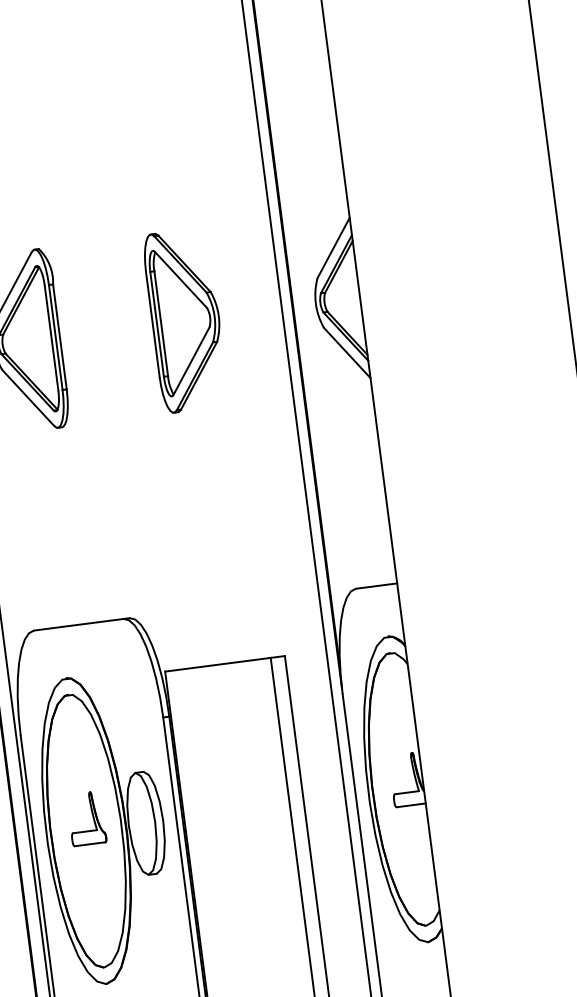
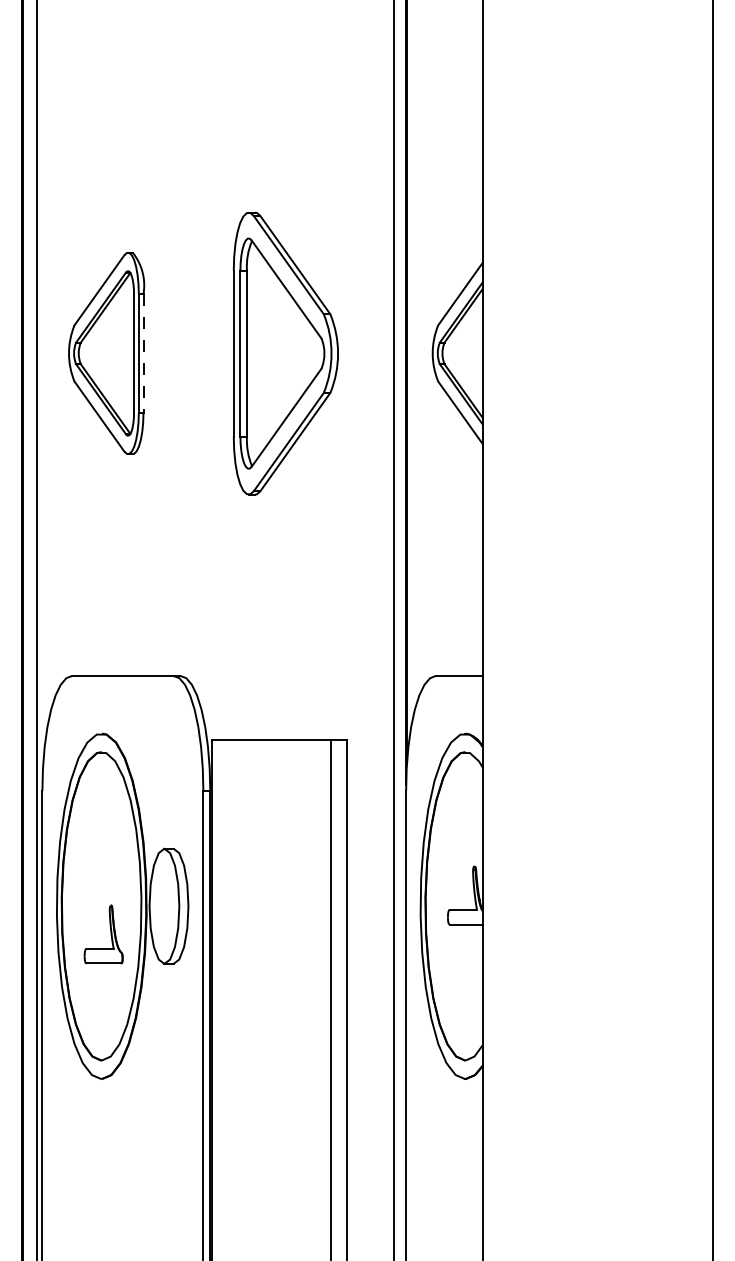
part: (185, 319) -> (285, 352), size x1.4
line: (59, 337) -> (143, 353), solid -> dashed
part: (92, 817) -> (110, 934), moved

